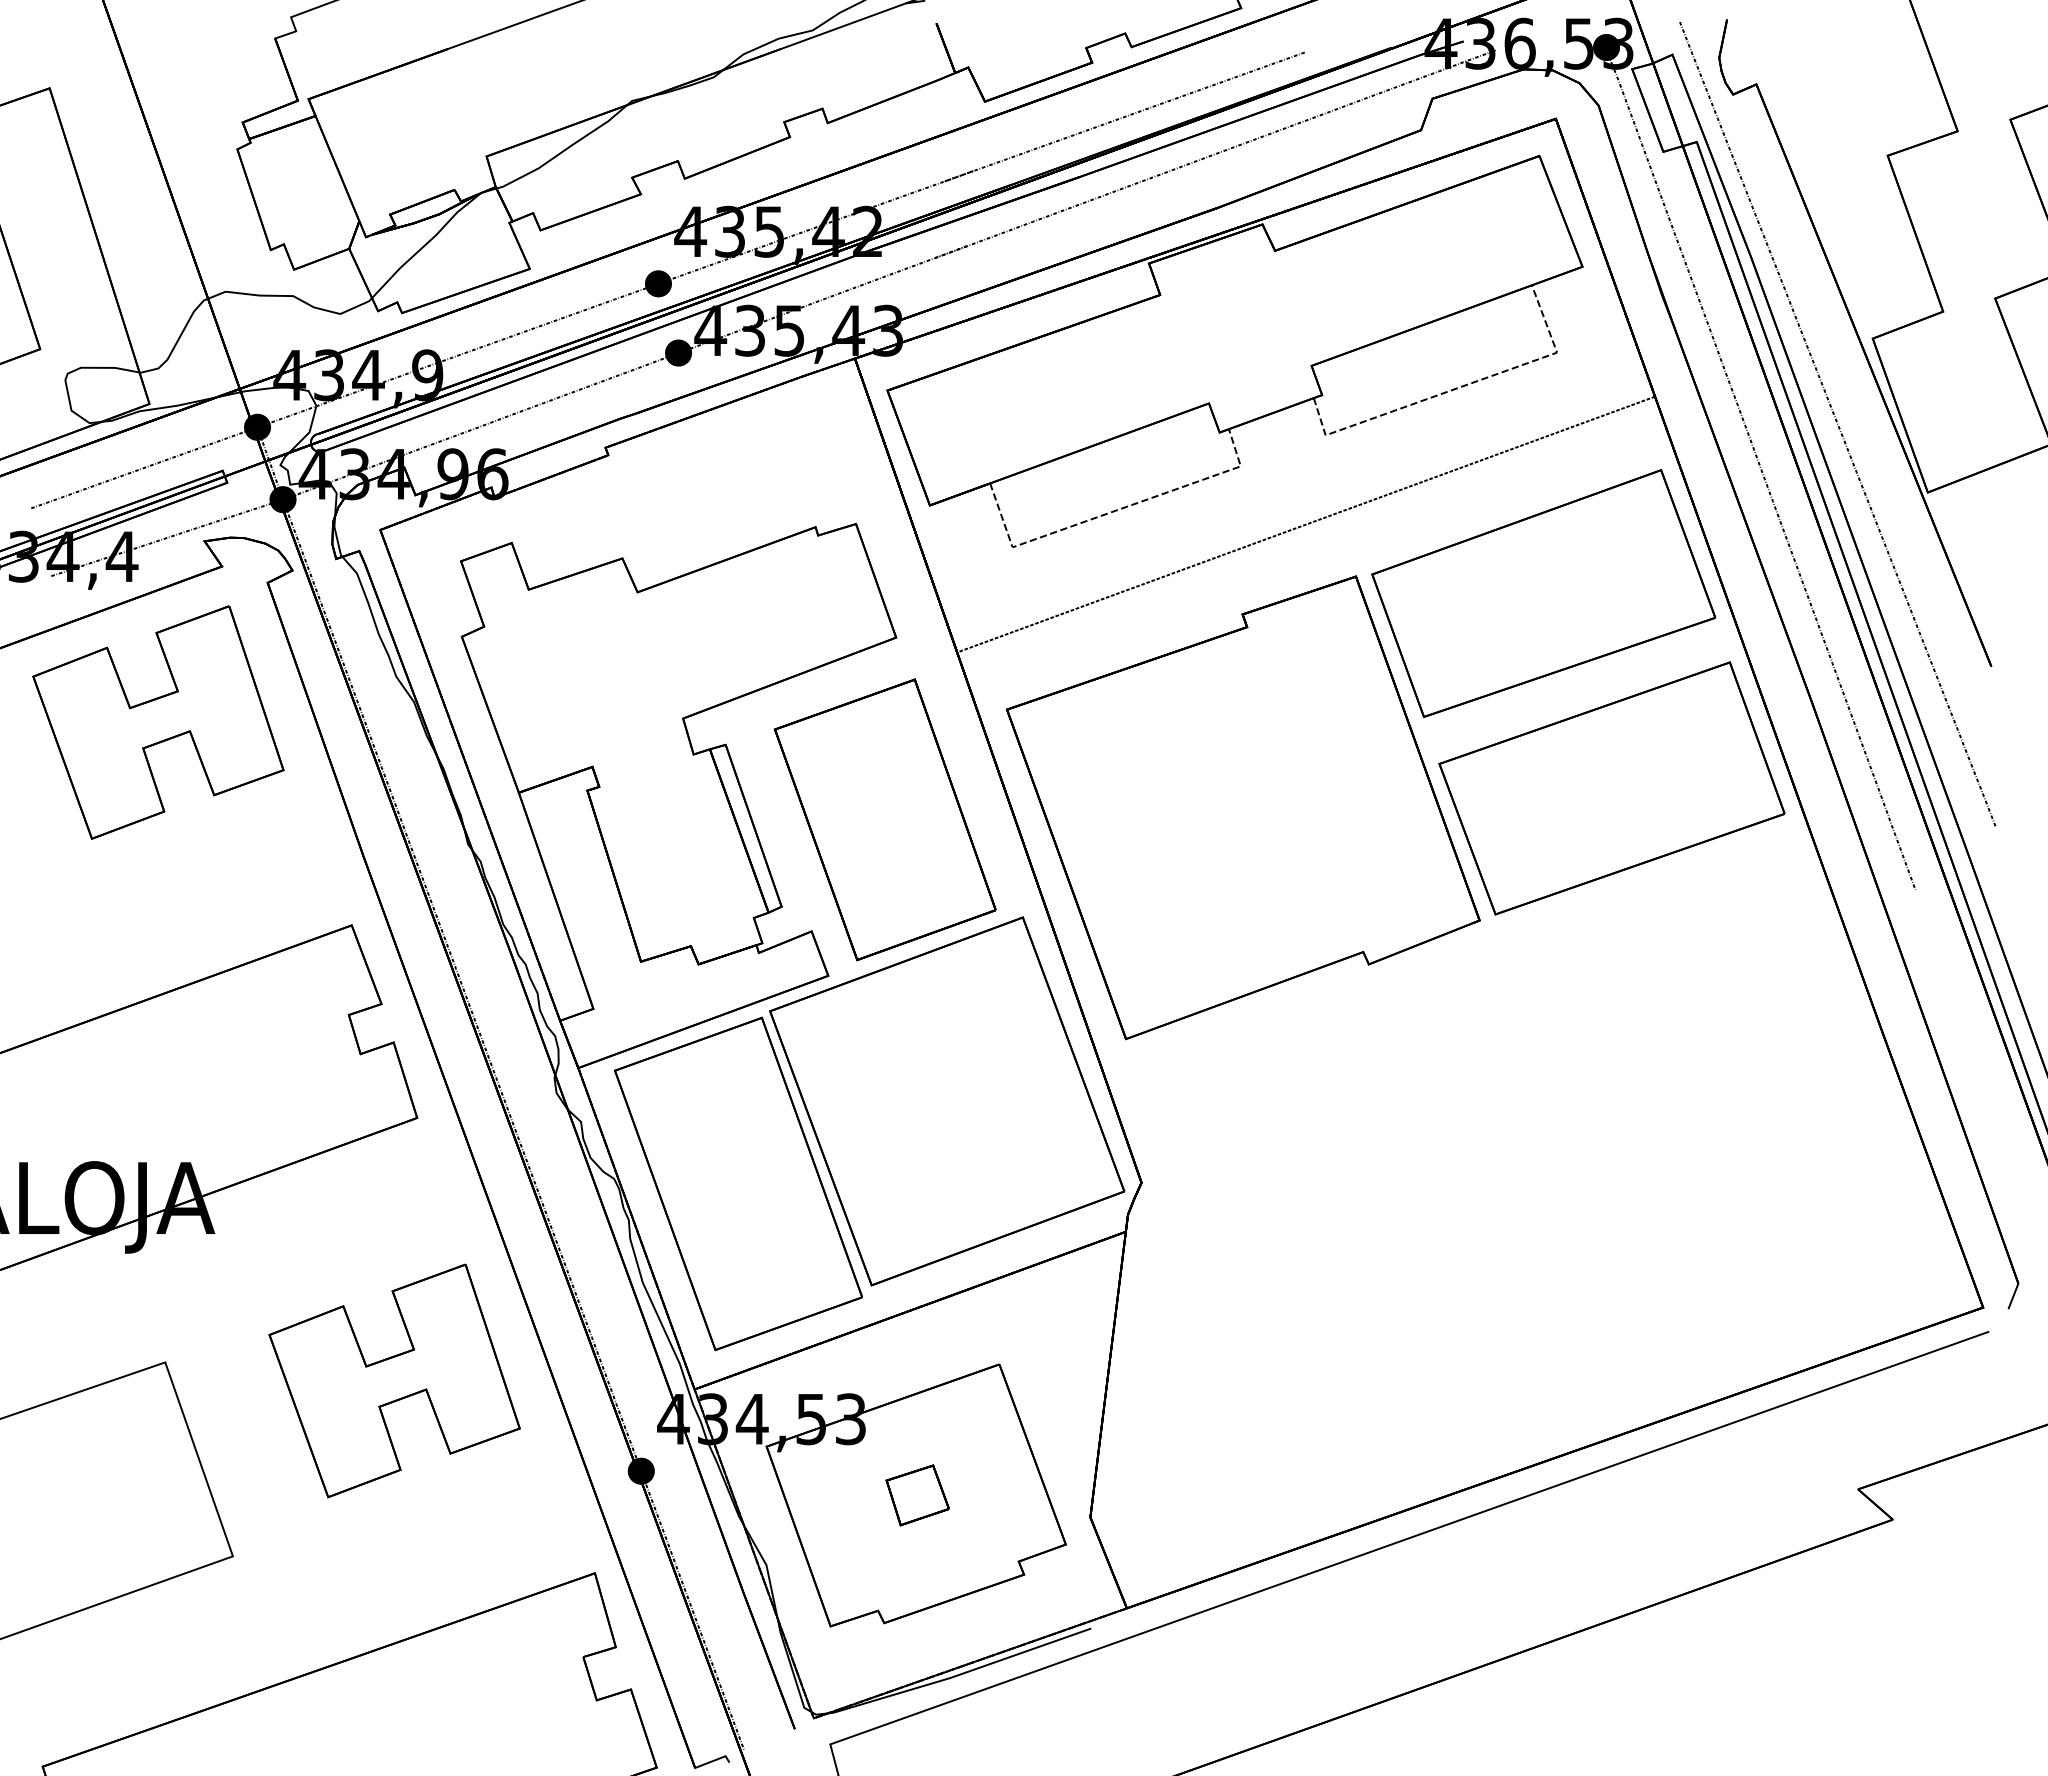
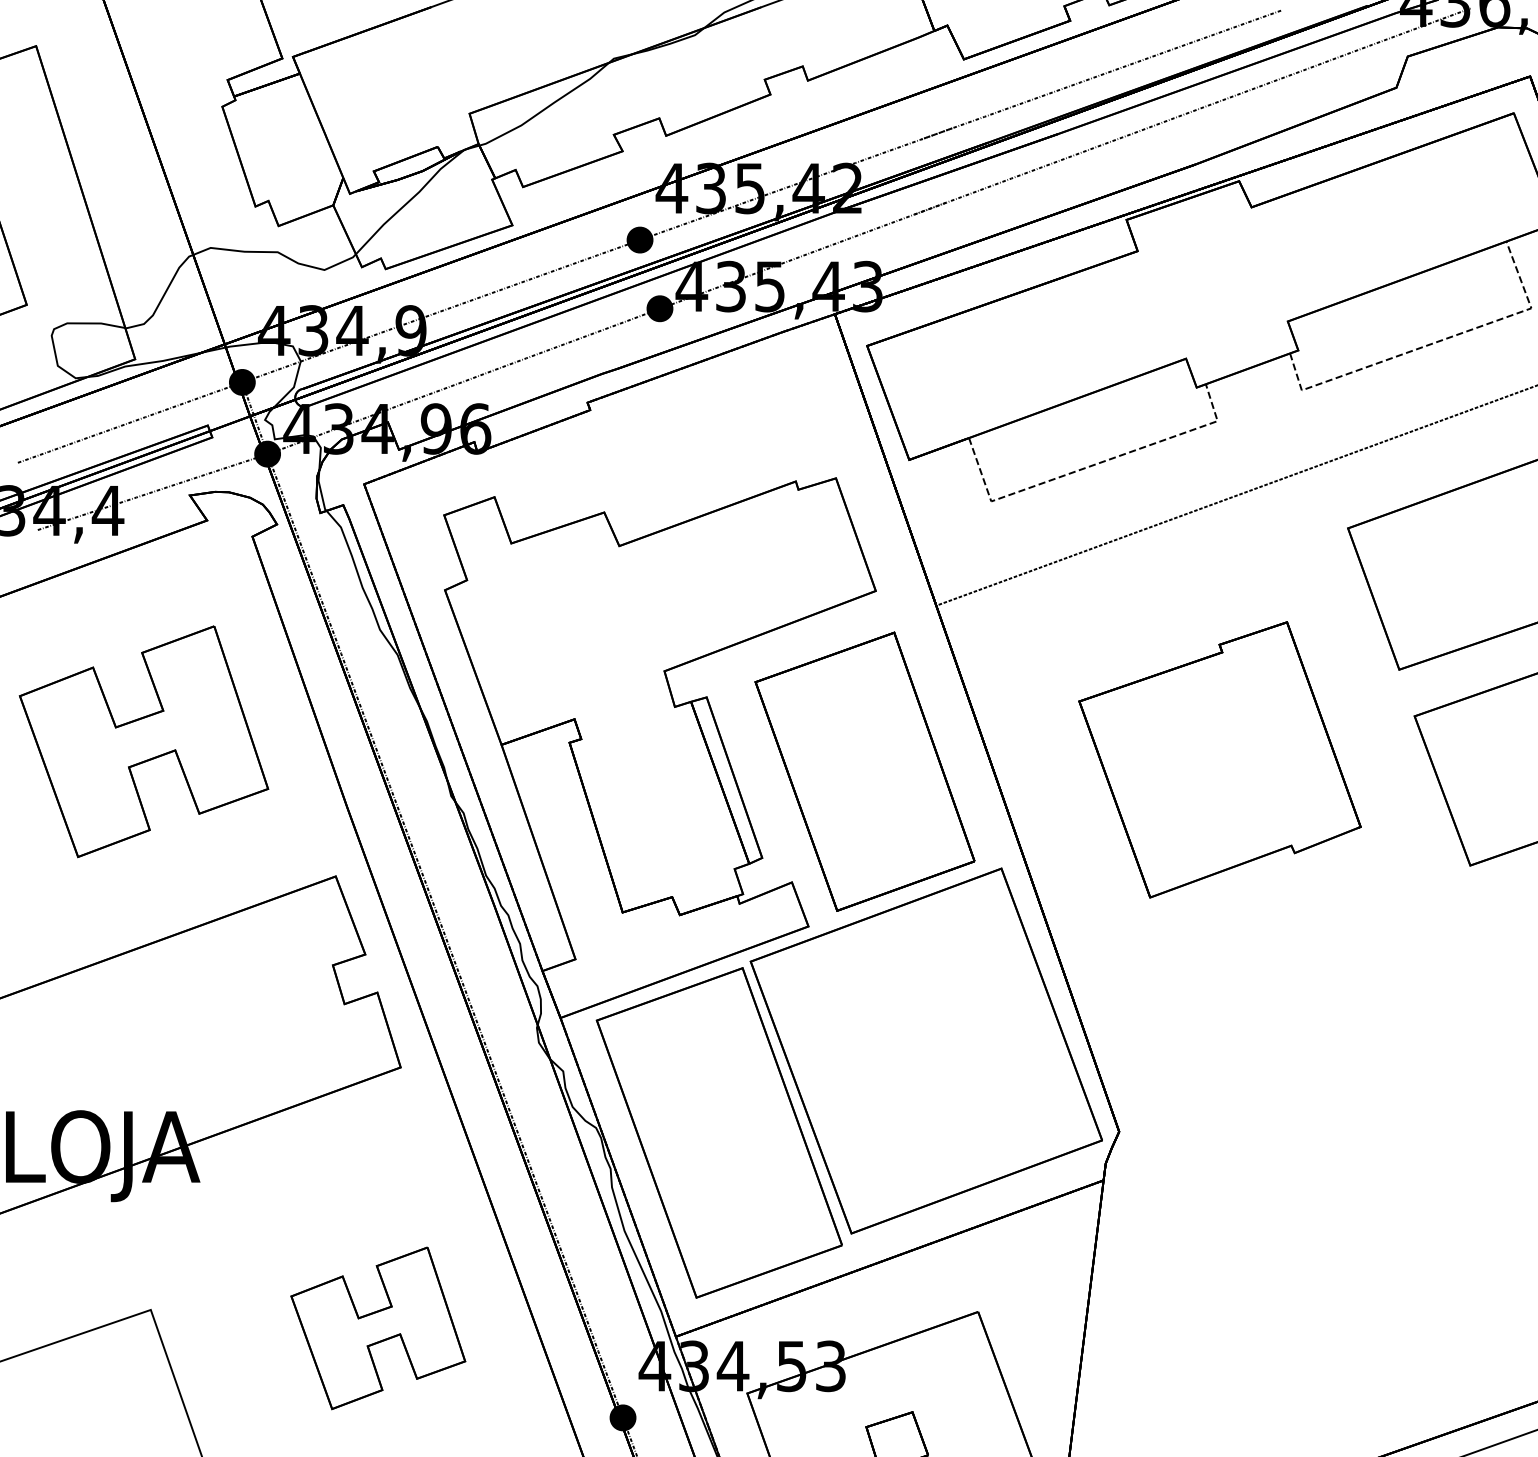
part: (158, 722) -> (144, 741), moved
part: (1242, 807) -> (1219, 759), size x0.6
part: (394, 1380) -> (378, 1327), size x0.7

